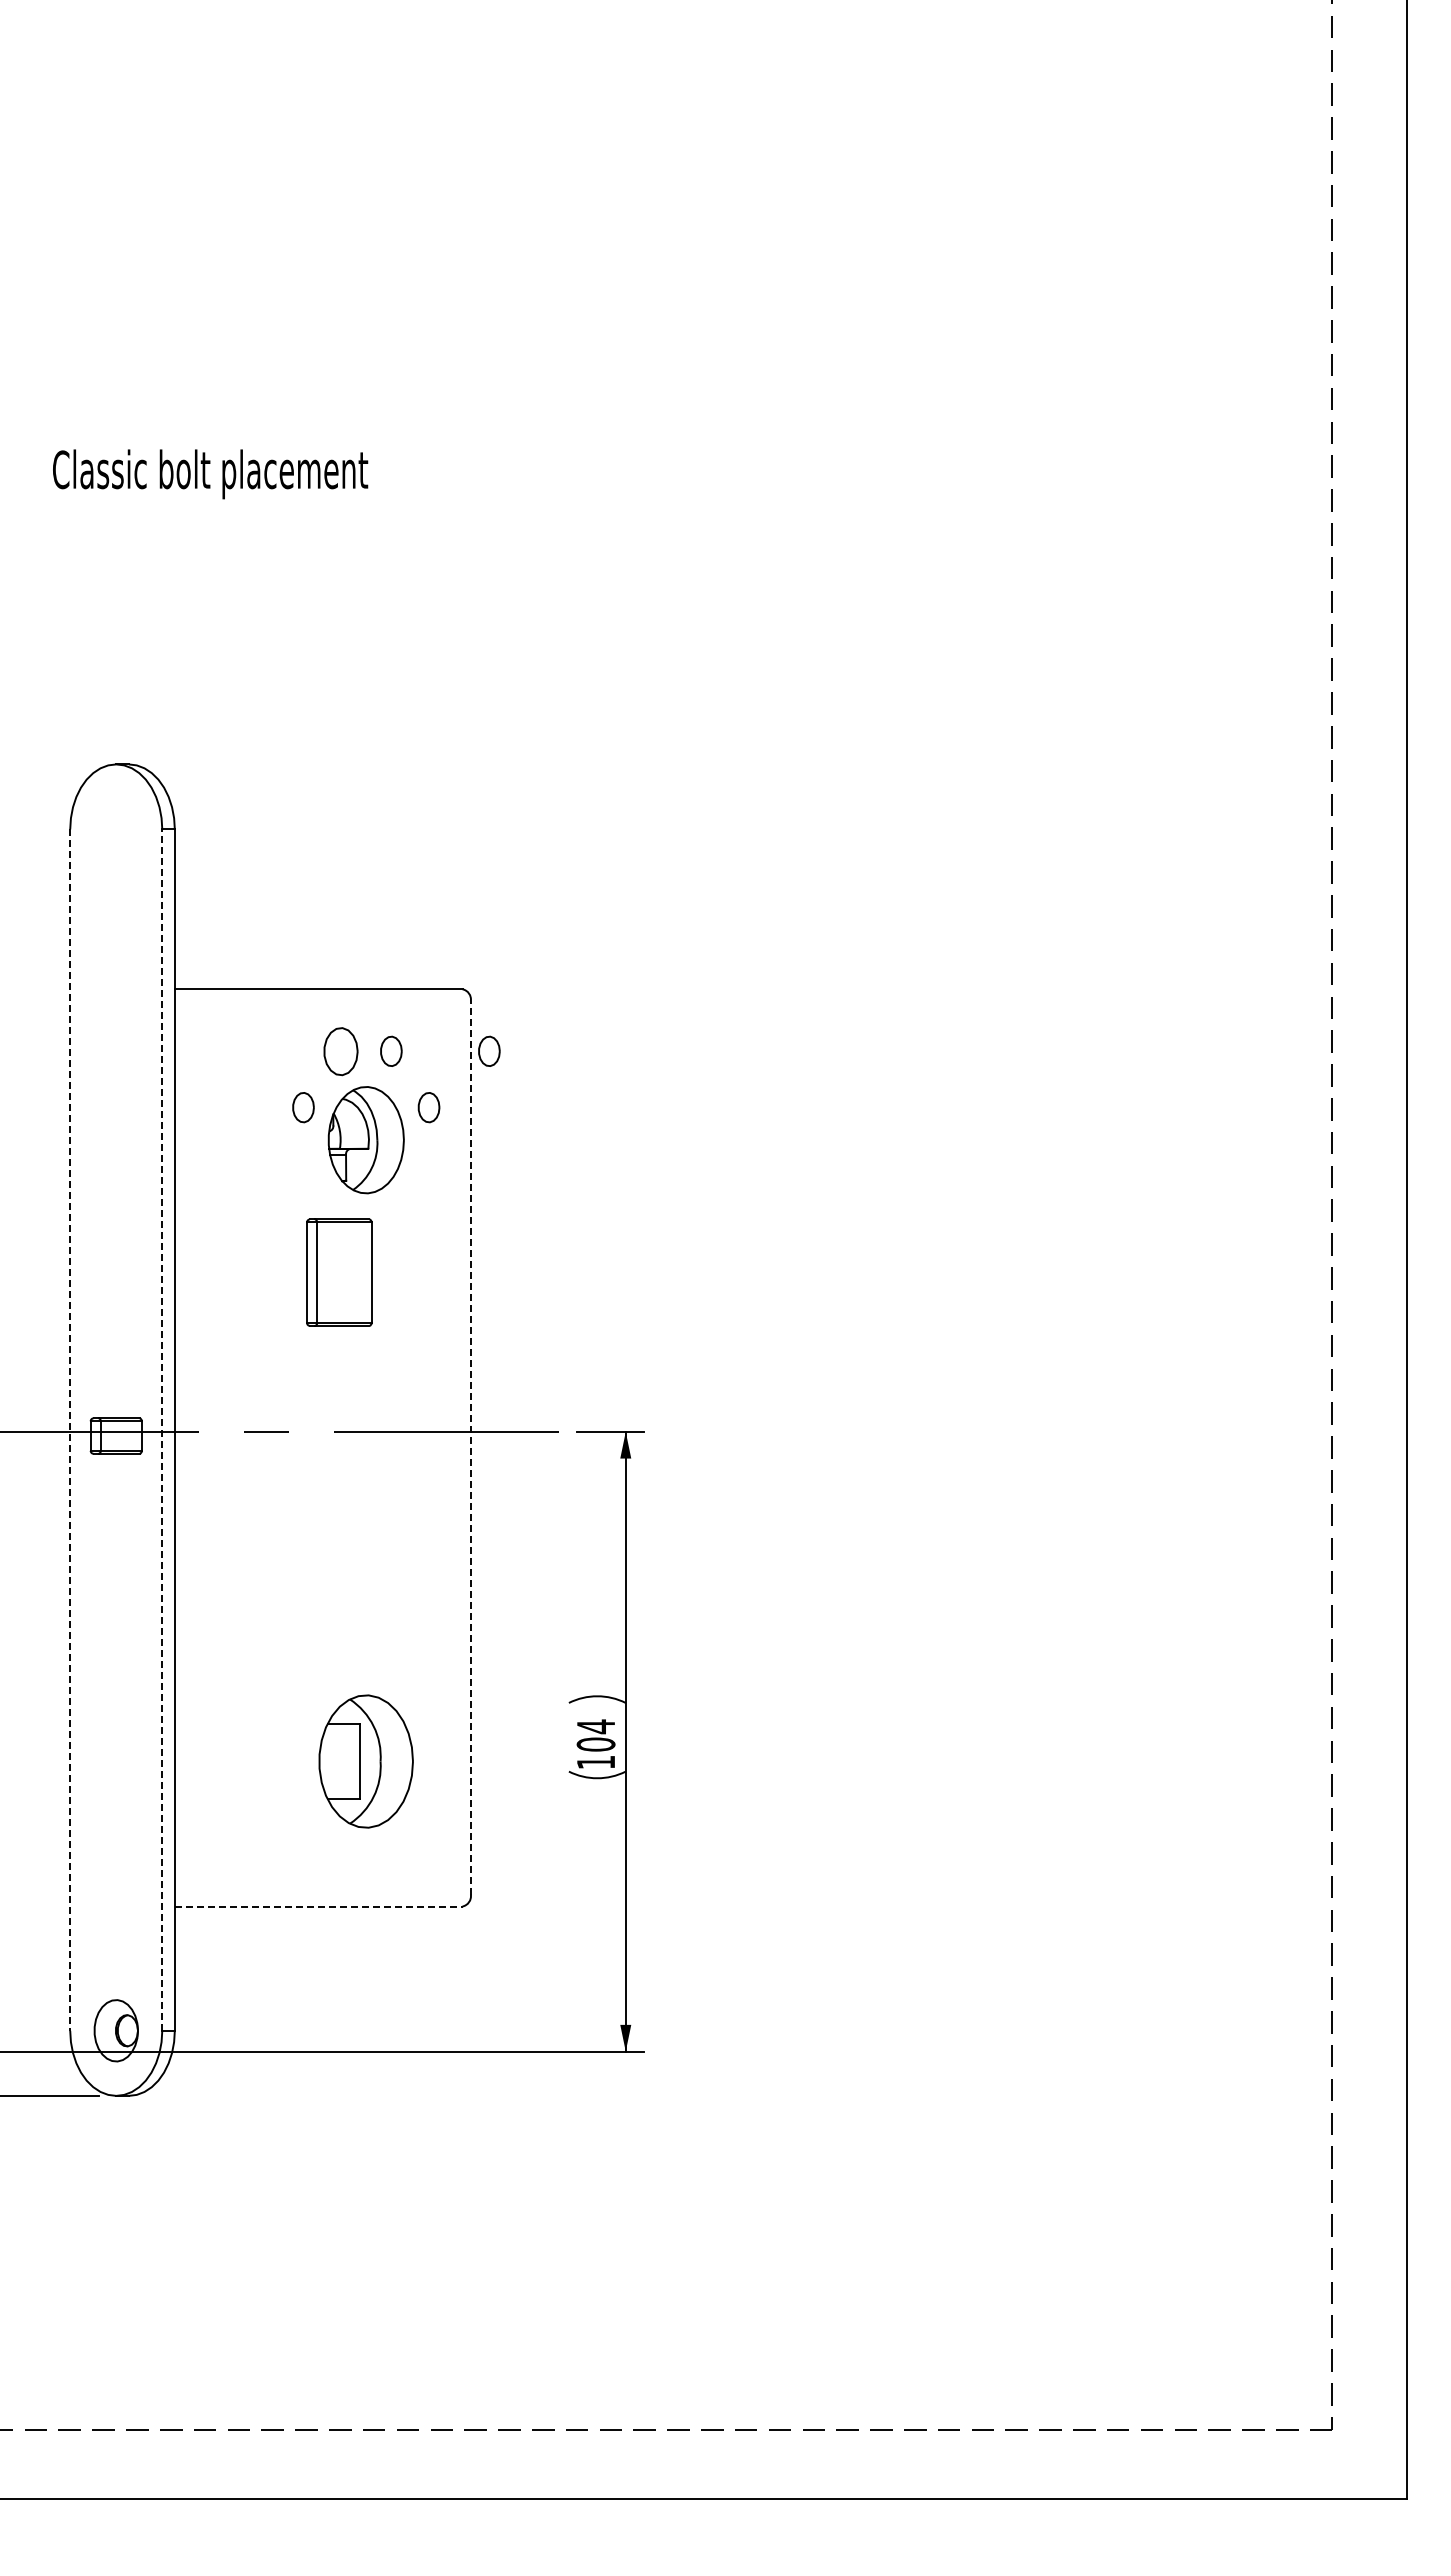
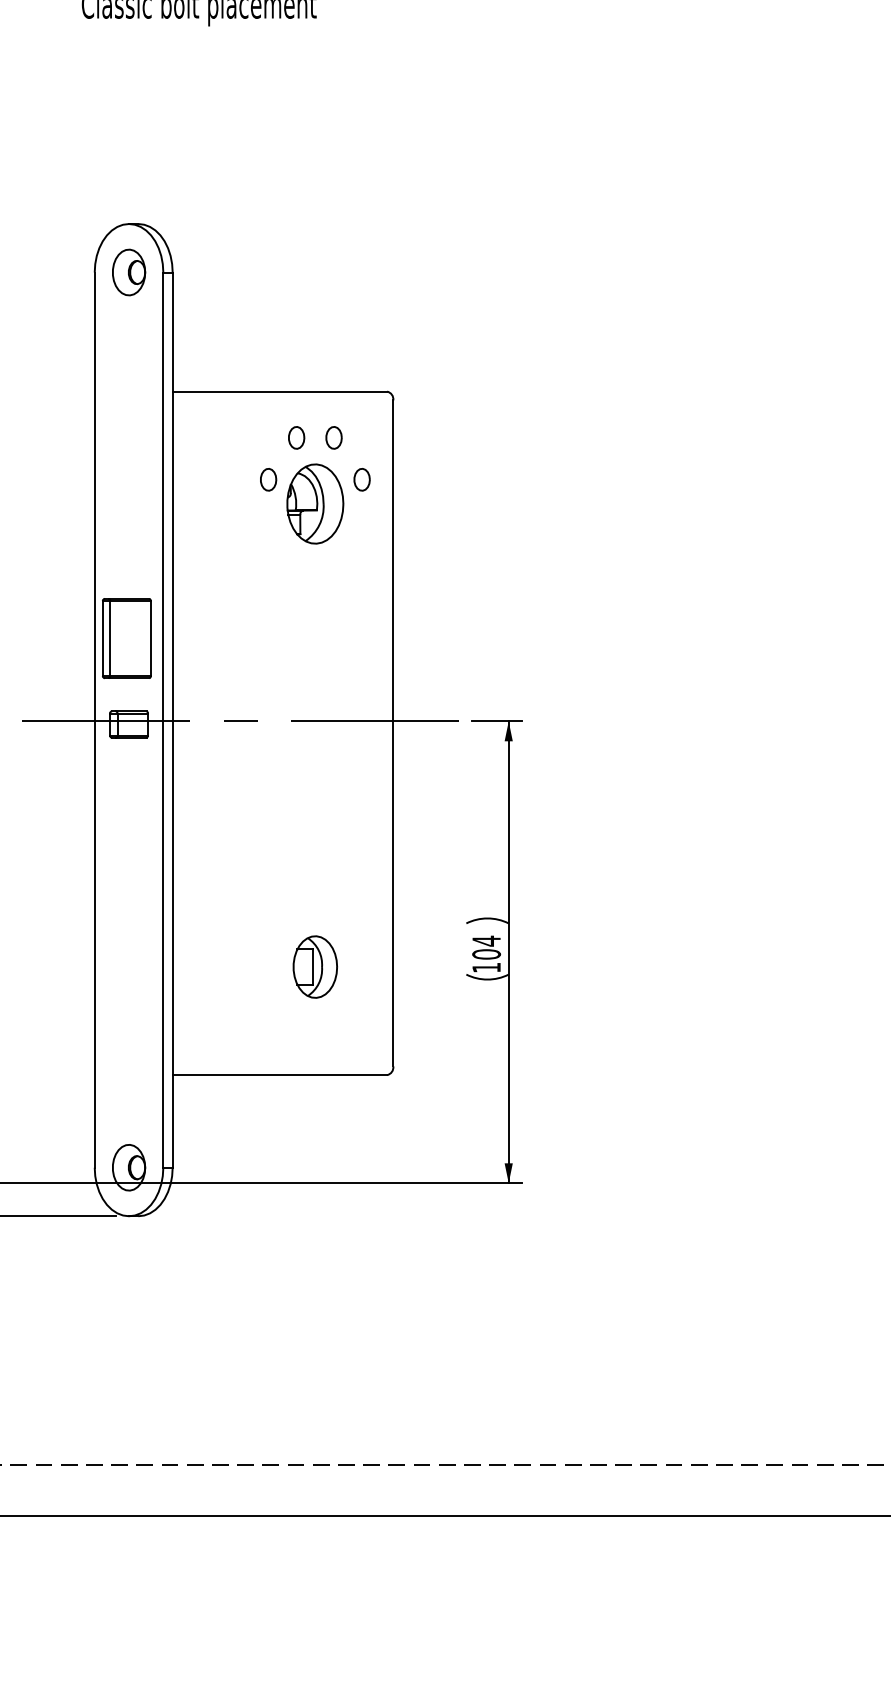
part: (115, 829) -> (128, 272), added
part: (341, 1050) -> (296, 437), size x0.62
part: (489, 1050) -> (407, 437), removed
part: (339, 1272) -> (126, 638), moved
line: (70, 1430) -> (94, 720), dashed -> solid
line: (162, 1430) -> (163, 720), dashed -> solid
line: (470, 1447) -> (393, 733), dashed -> solid
part: (366, 1761) -> (315, 967), size x0.62
line: (318, 1906) -> (279, 1075), dashed -> solid

